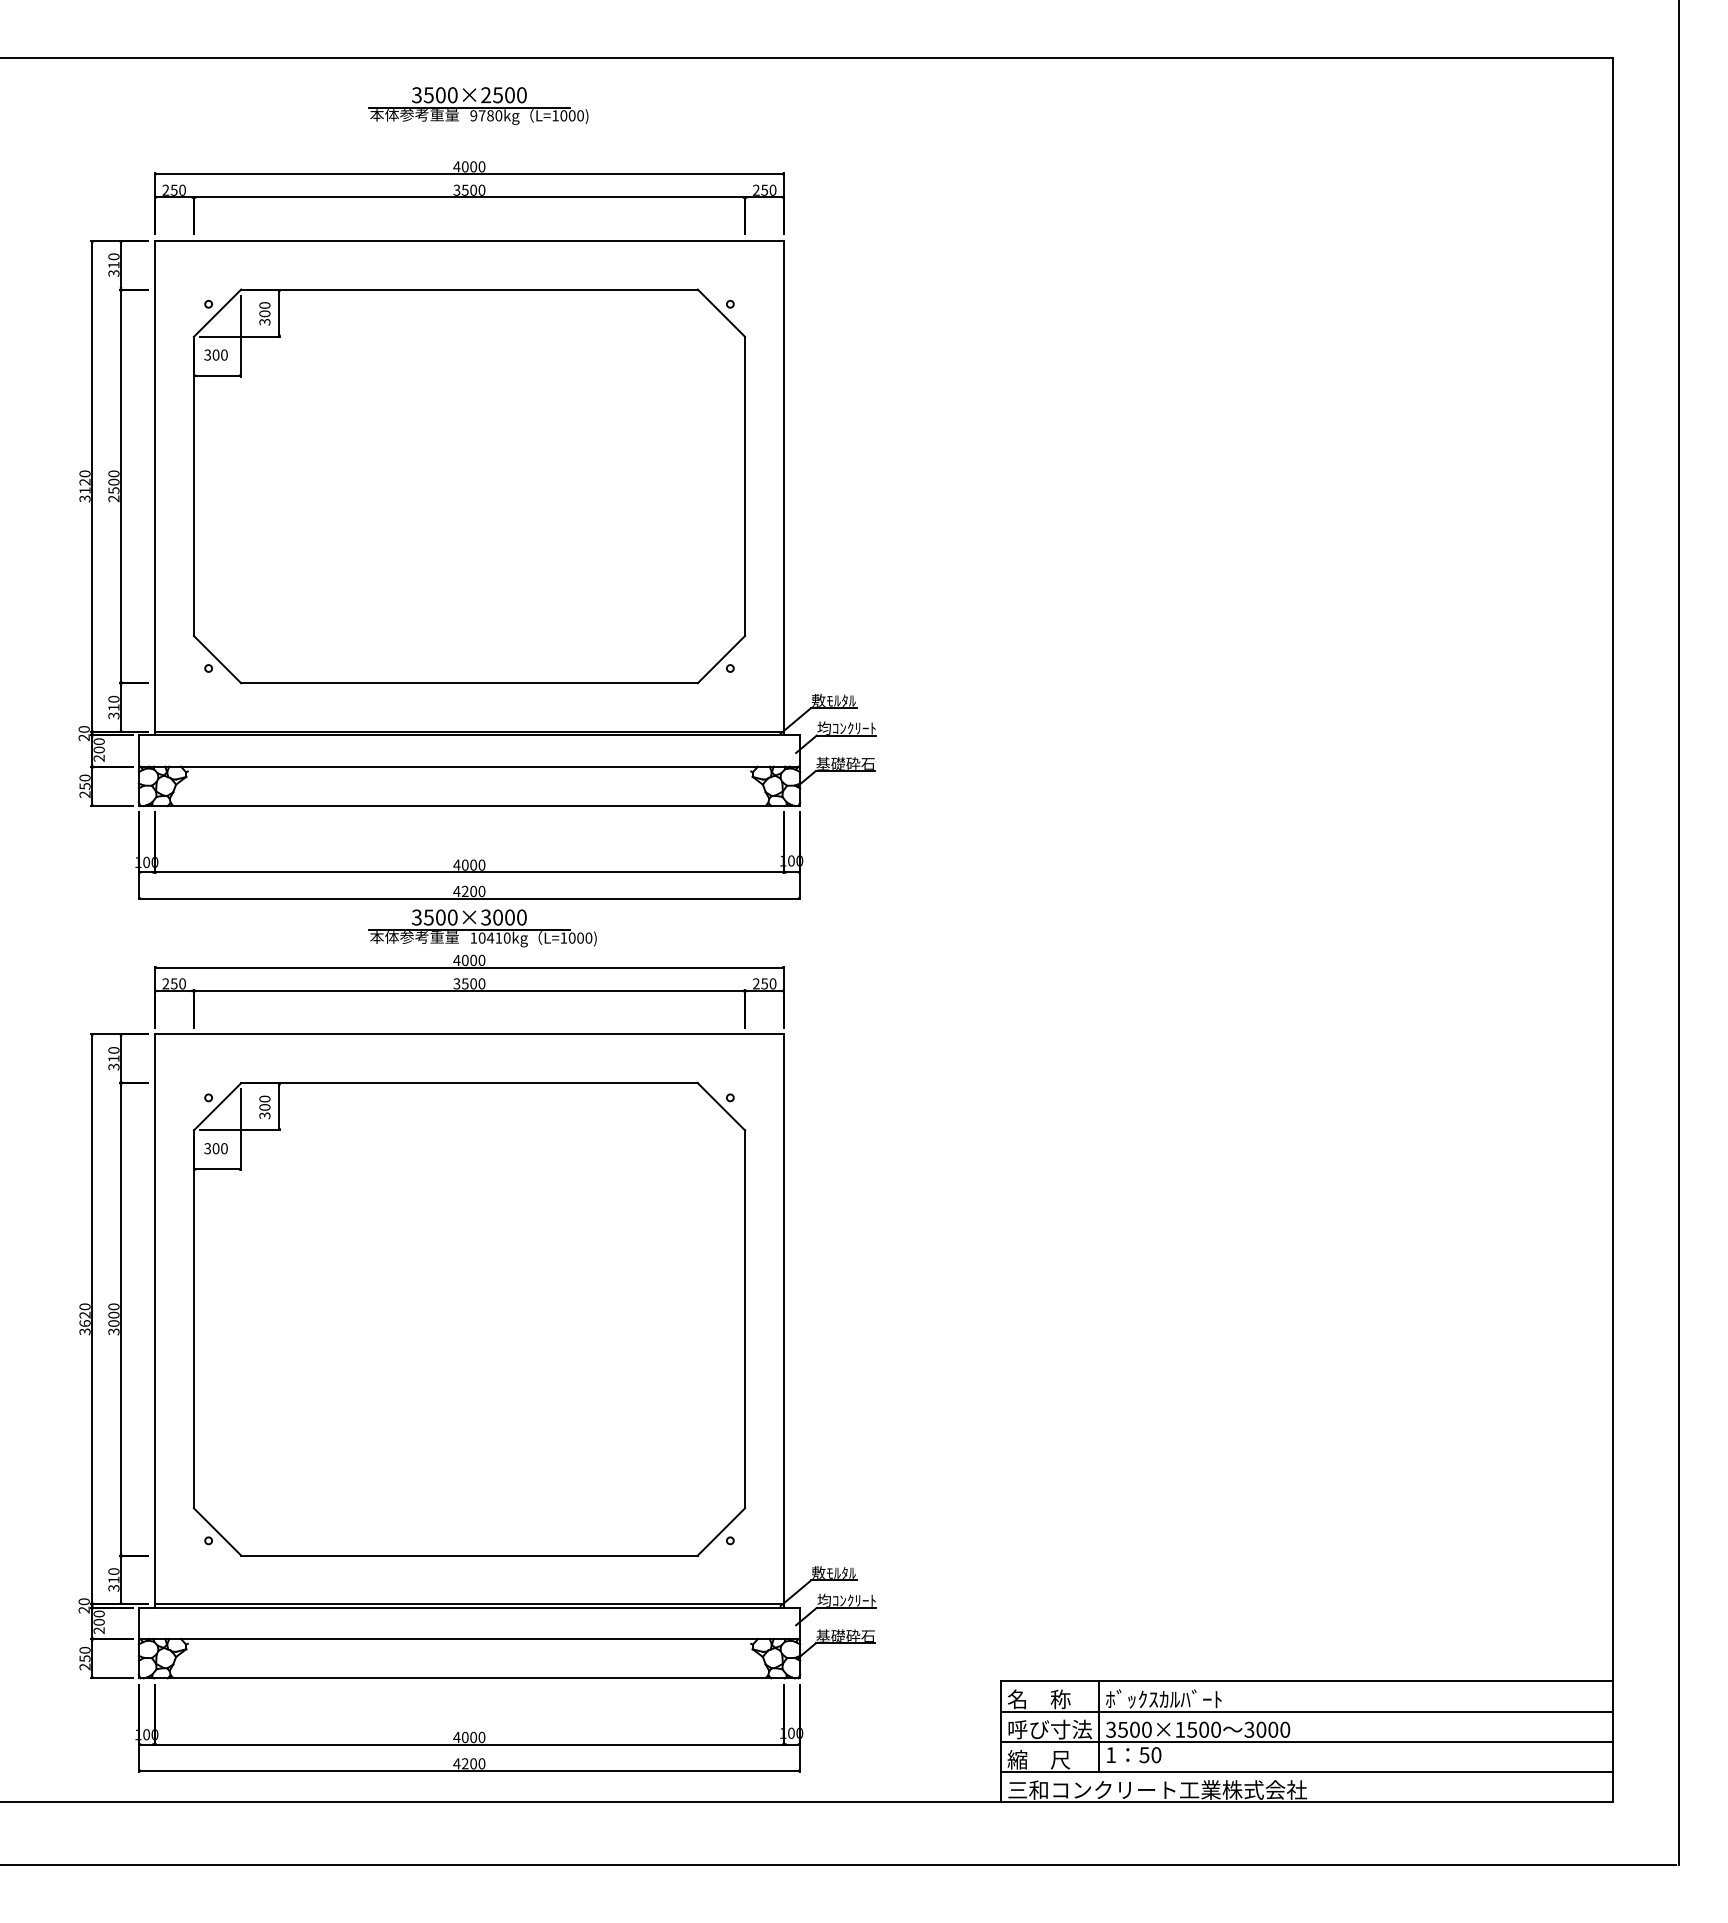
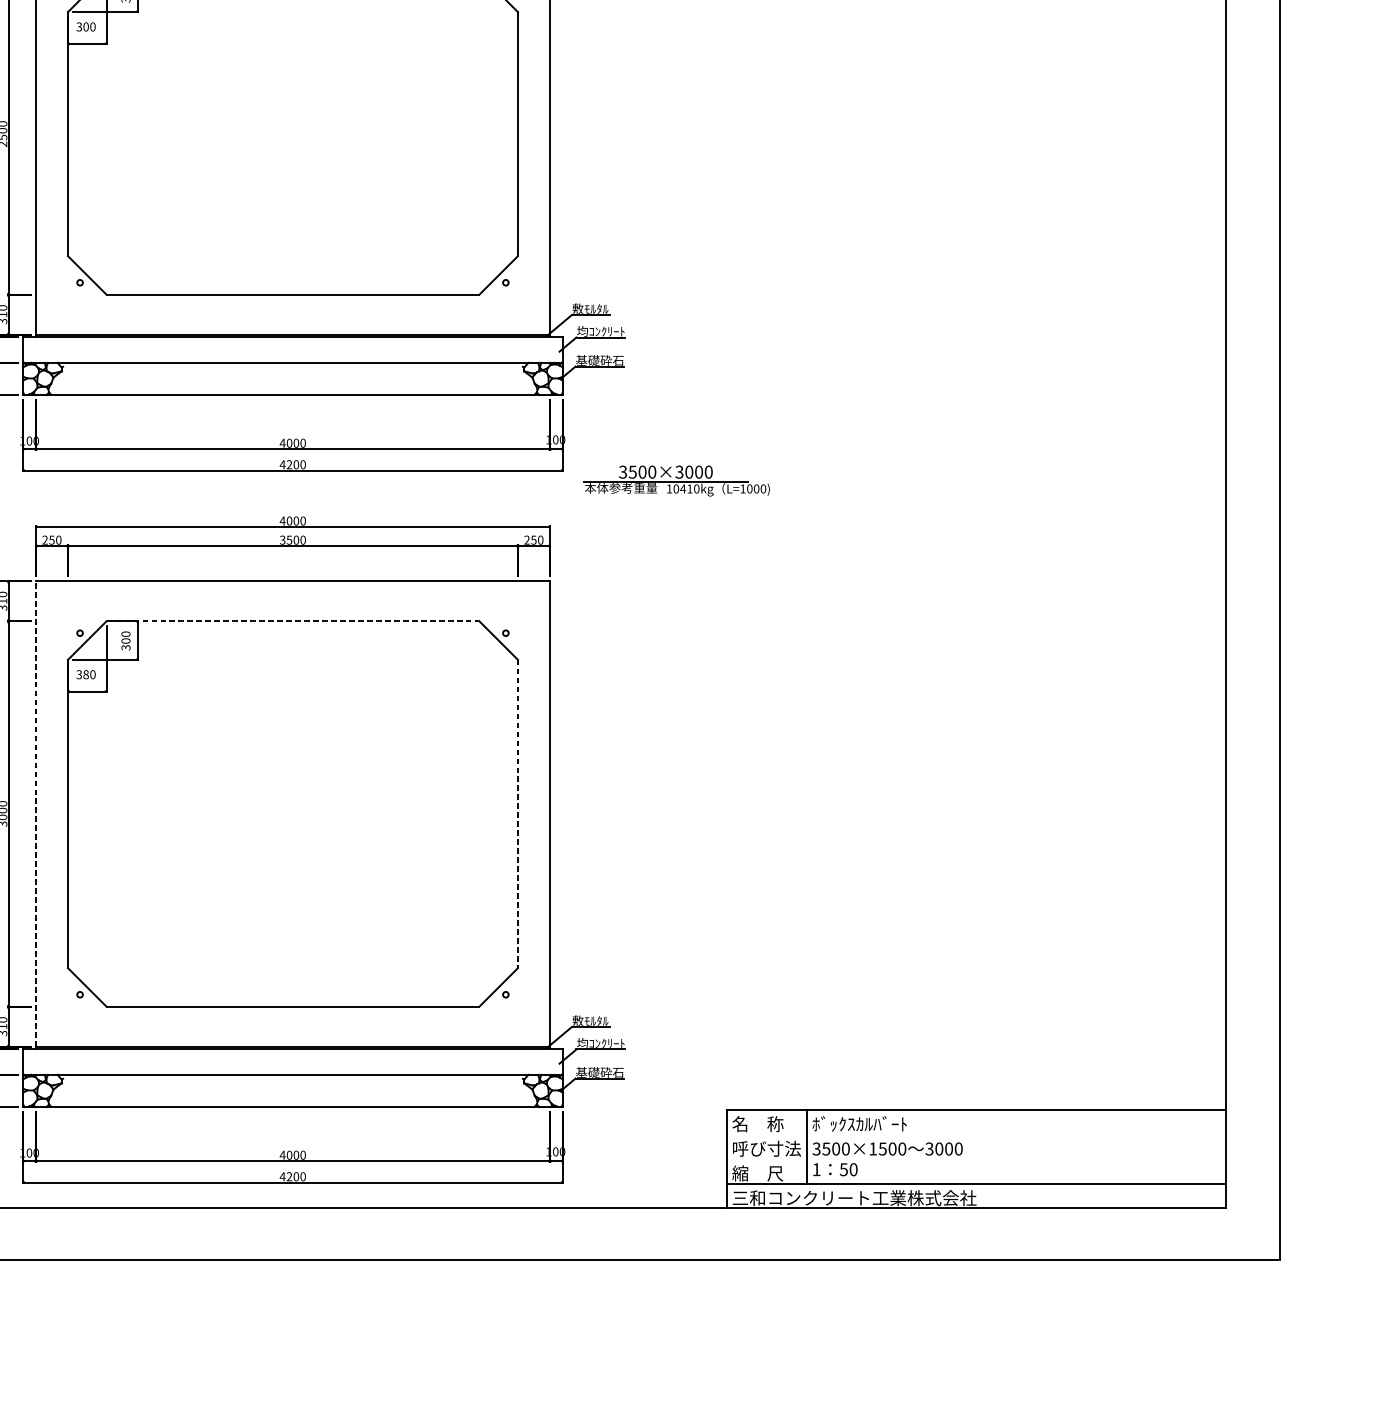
part: (482, 928) -> (676, 481), moved
line: (470, 1083) -> (293, 621), solid -> dashed
text: (215, 1149) -> (85, 675), 300 -> 380
line: (154, 1319) -> (35, 814), solid -> dashed
line: (745, 1319) -> (518, 814), solid -> dashed
line: (1306, 1711) -> (976, 1134), removed
line: (1306, 1741) -> (976, 1158), removed

